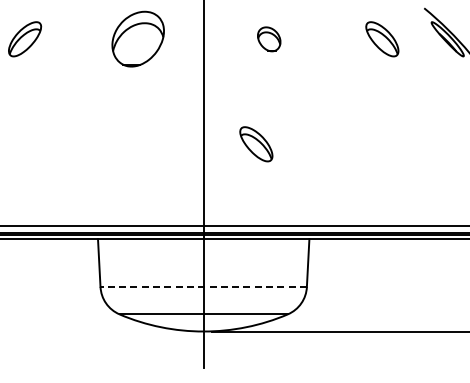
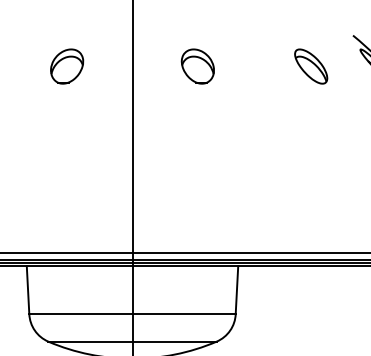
part: (138, 39) -> (67, 66), size x0.62
part: (269, 39) -> (198, 66), size x1.43
part: (256, 144) -> (185, 171), removed
line: (203, 286) -> (132, 313), dashed -> solid

